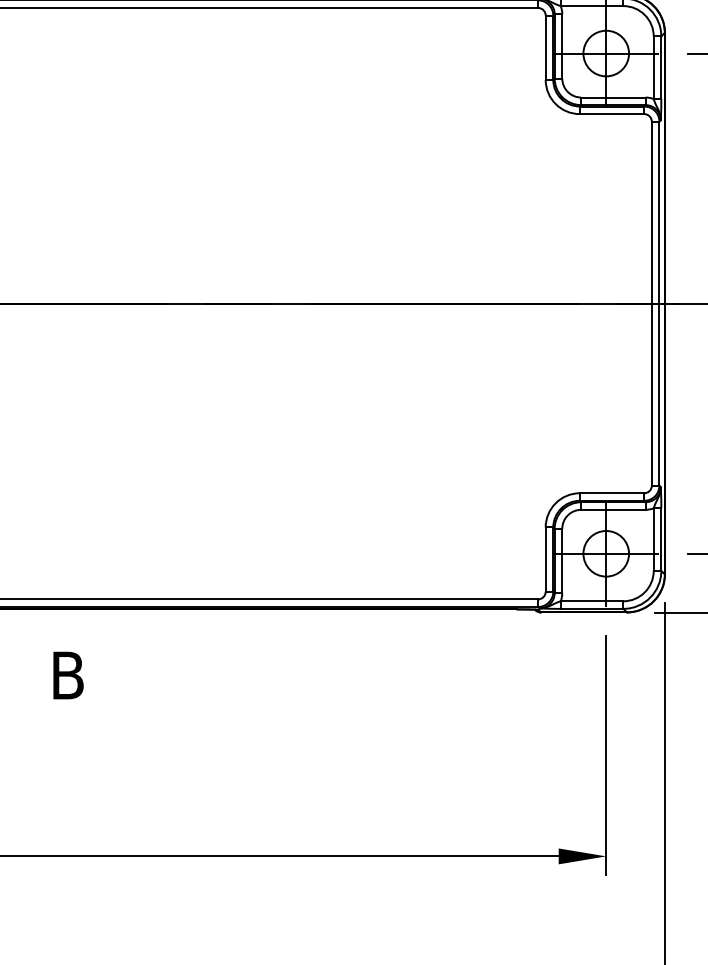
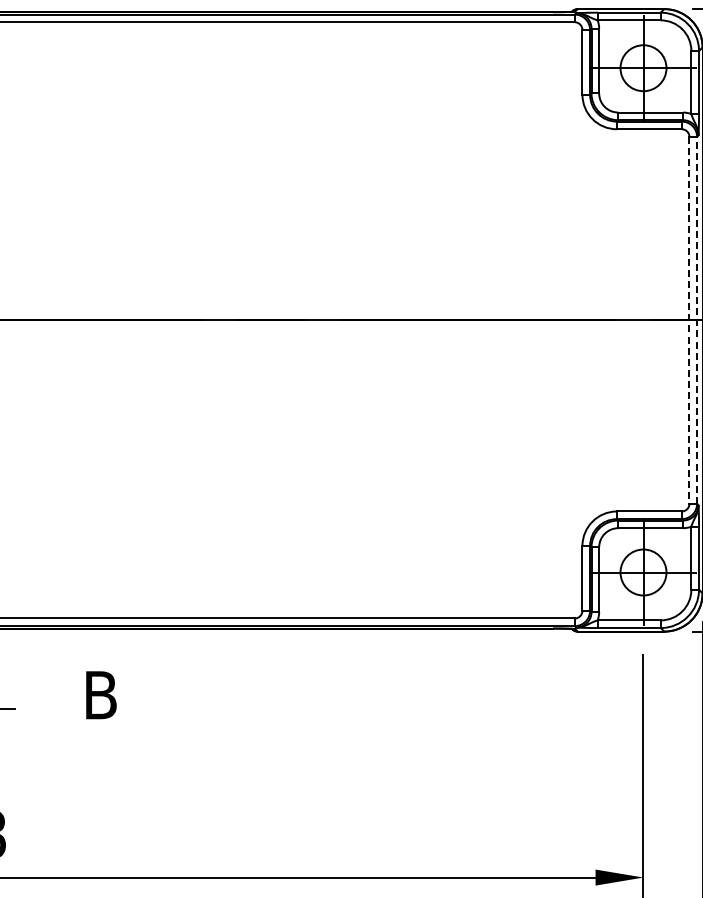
line: (651, 303) -> (689, 320), solid -> dashed
line: (659, 303) -> (697, 320), solid -> dashed

